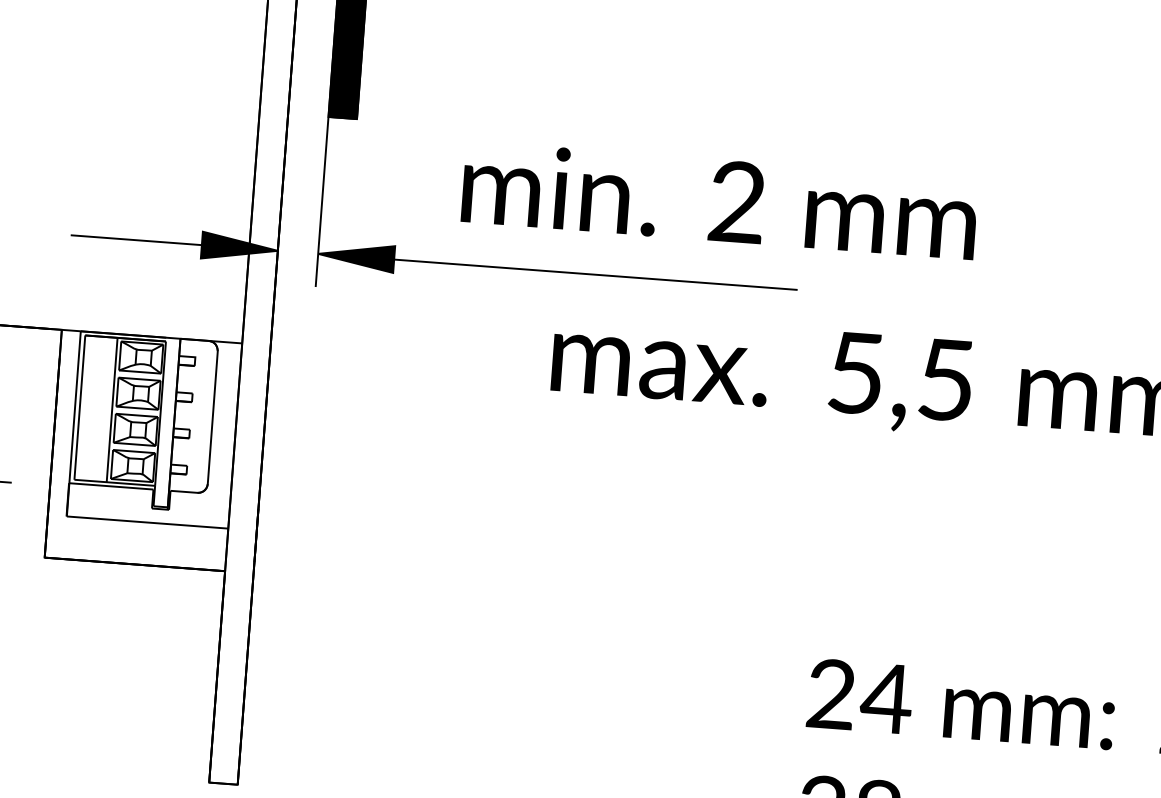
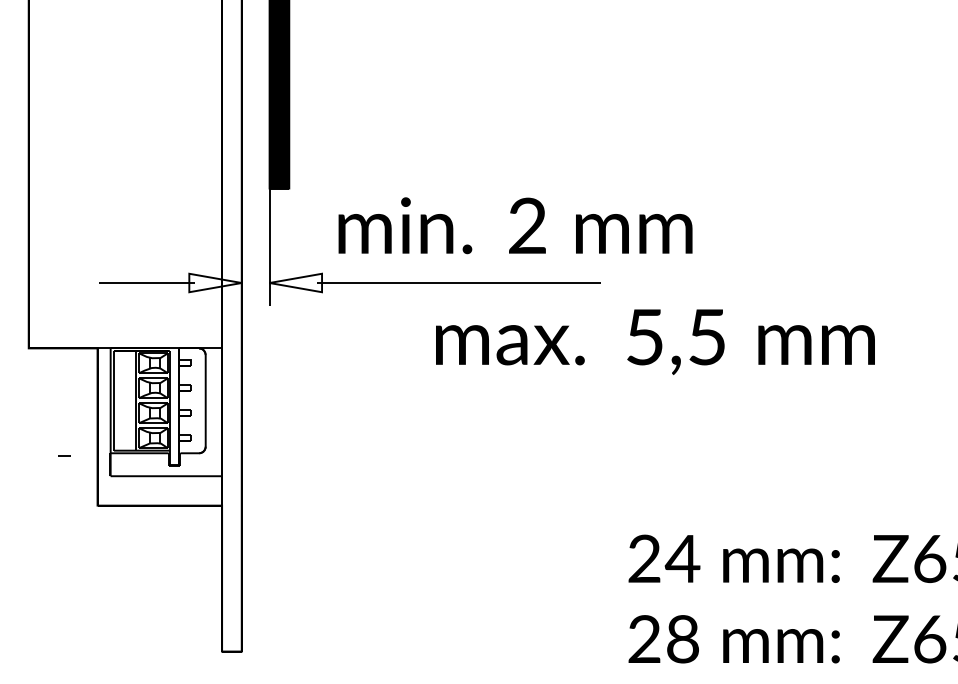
text: (719, 200) -> (515, 225), moved
fill: (239, 247) -> (215, 282), removed
fill: (355, 255) -> (295, 282), removed

